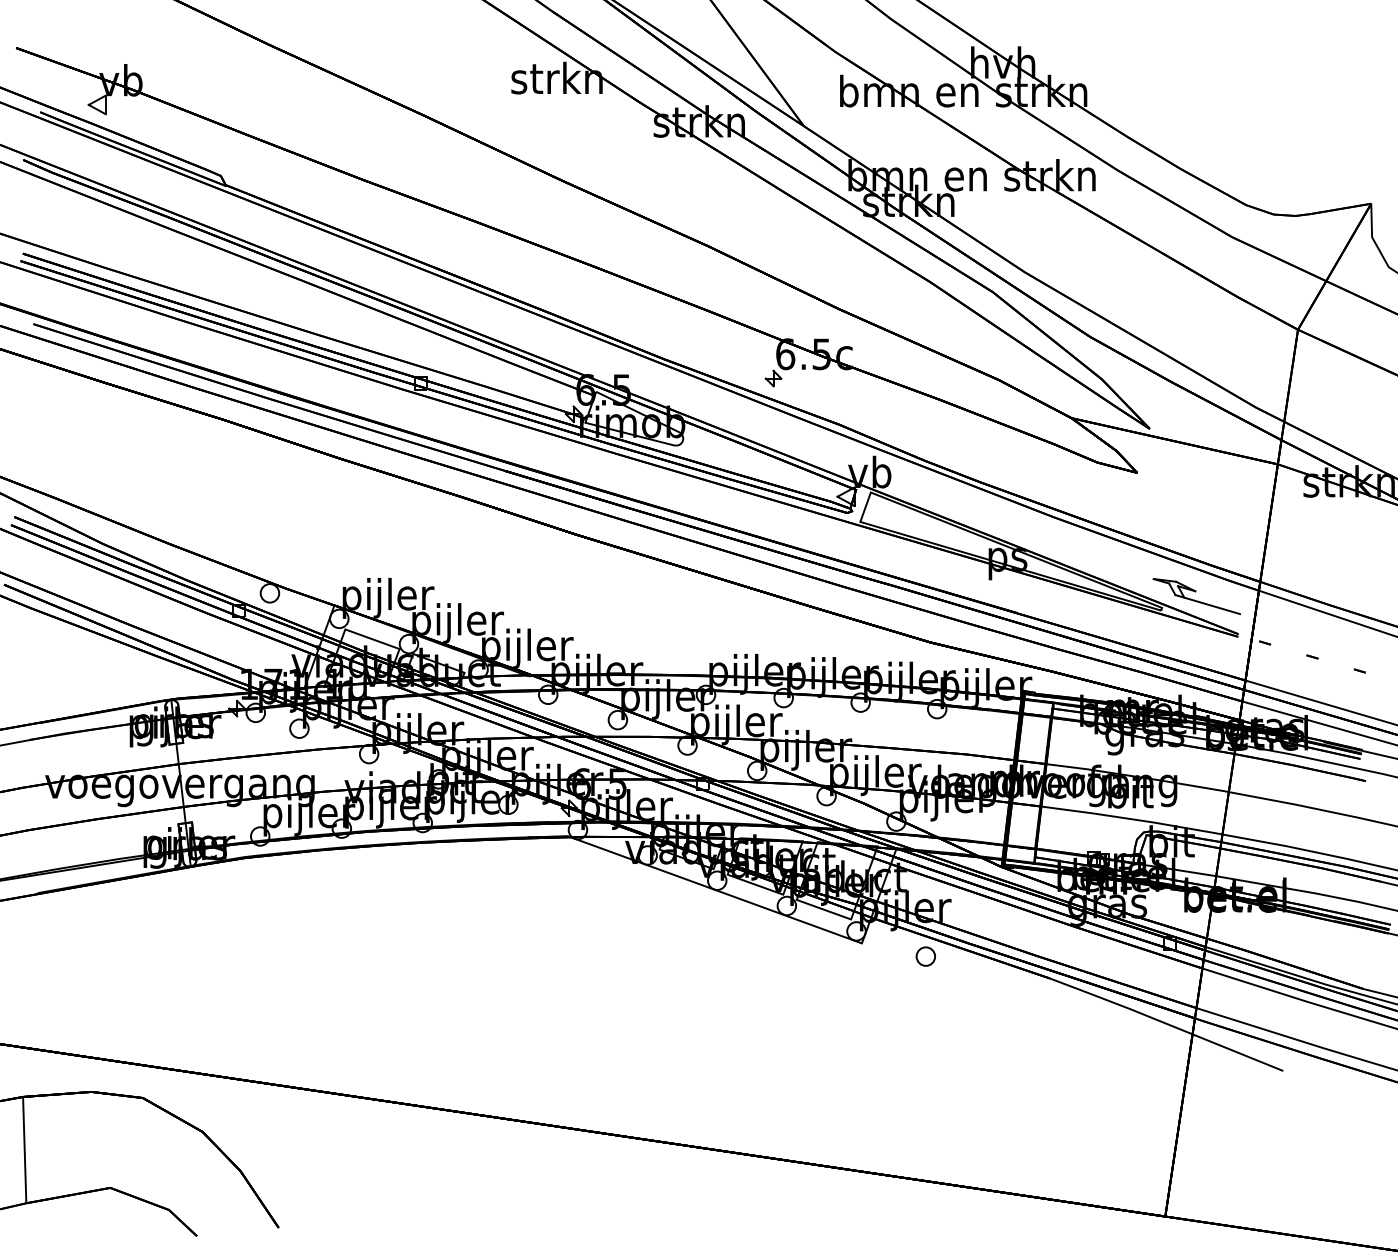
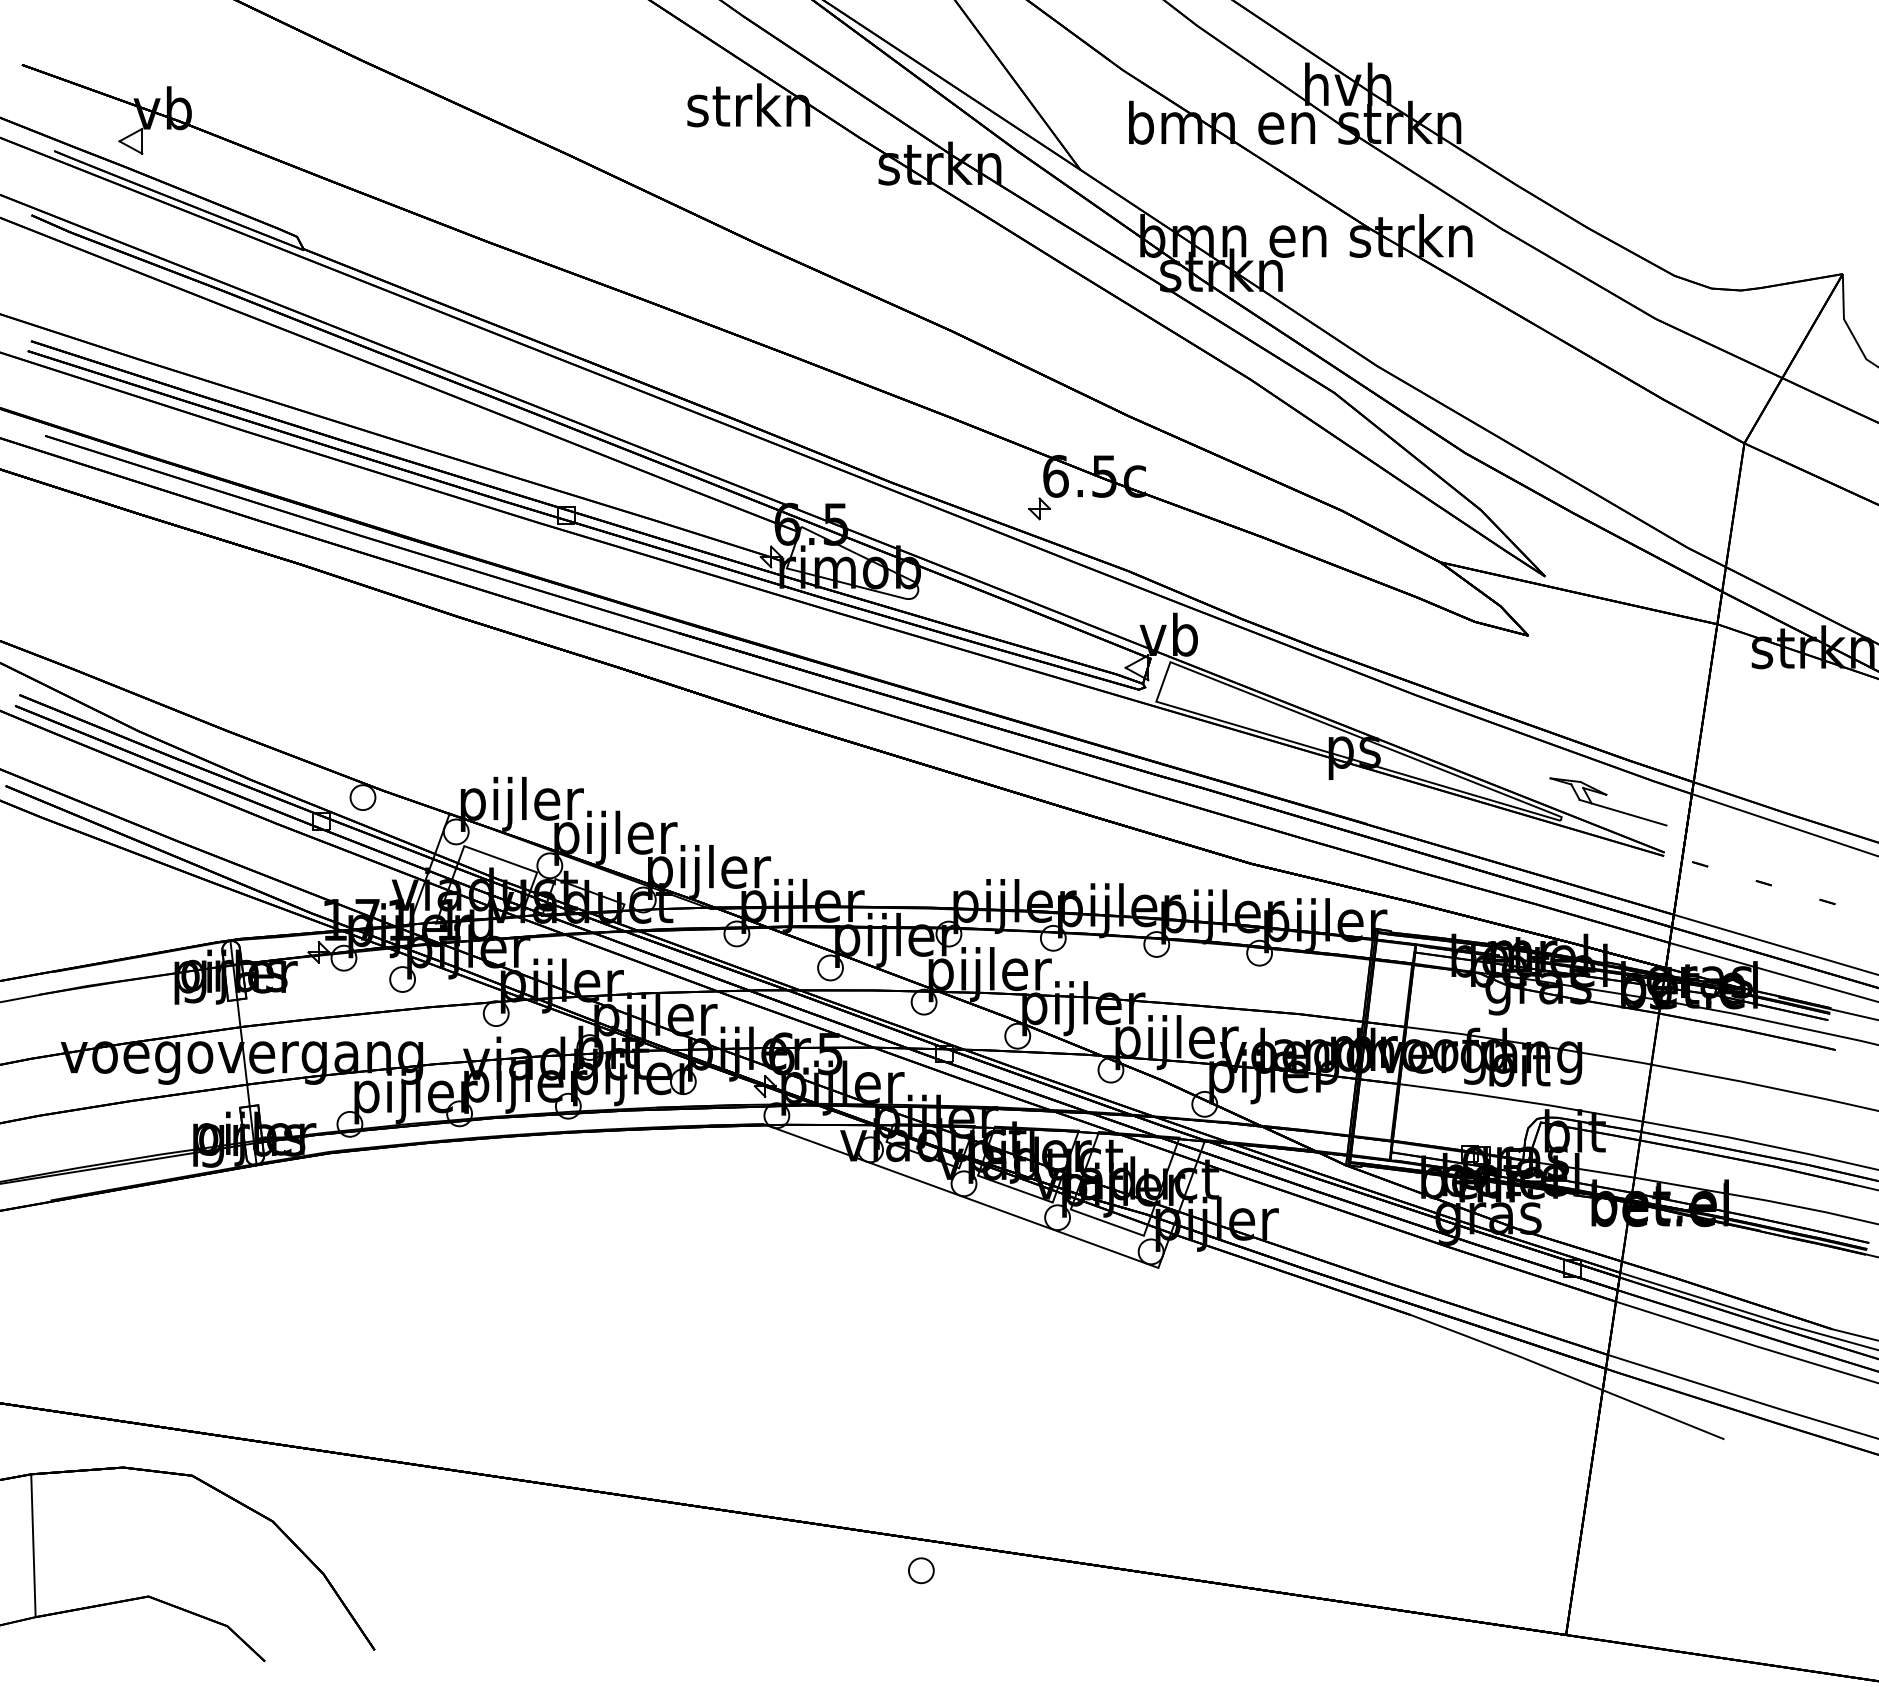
part: (925, 956) -> (921, 1570), moved

